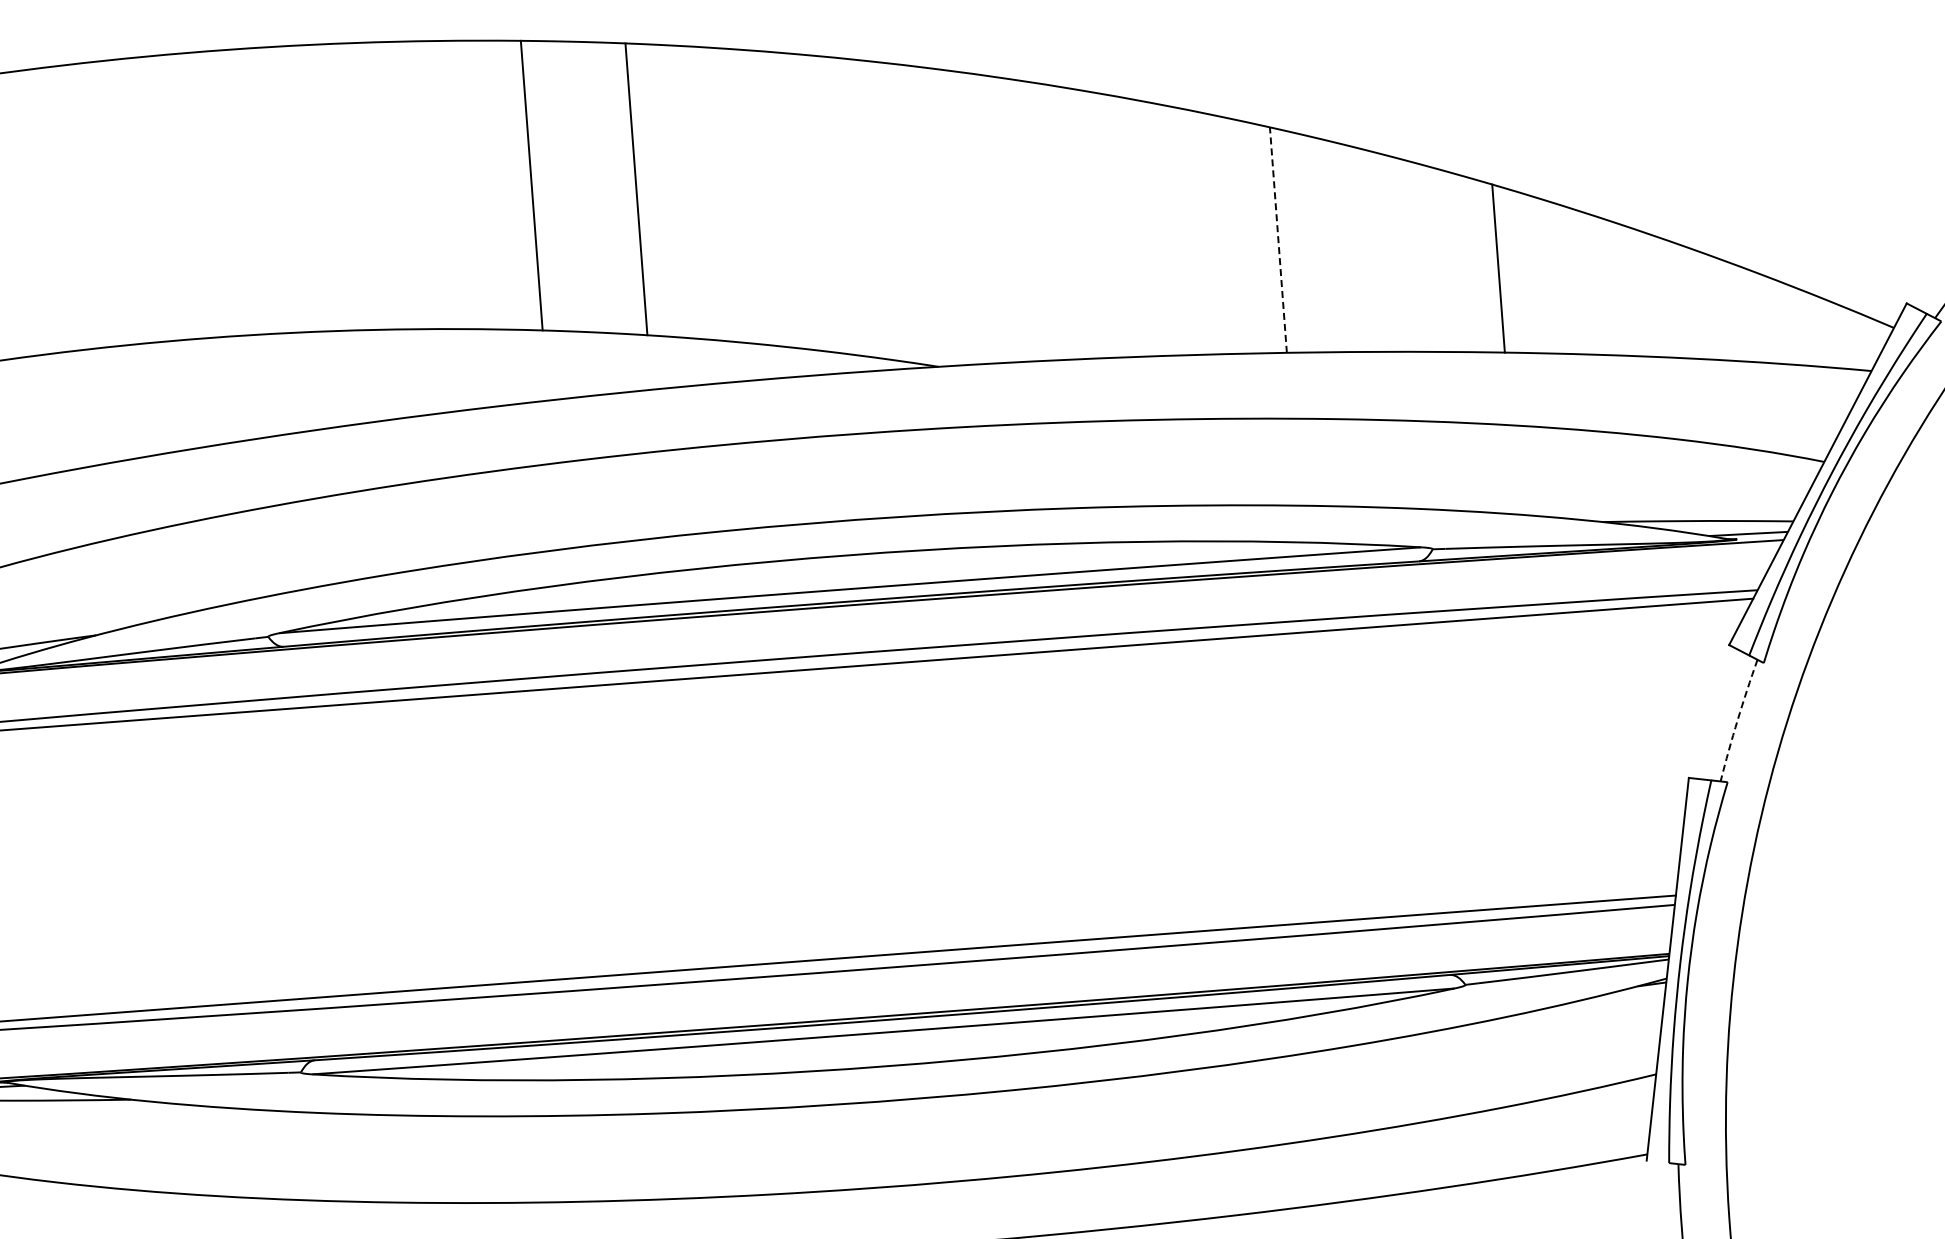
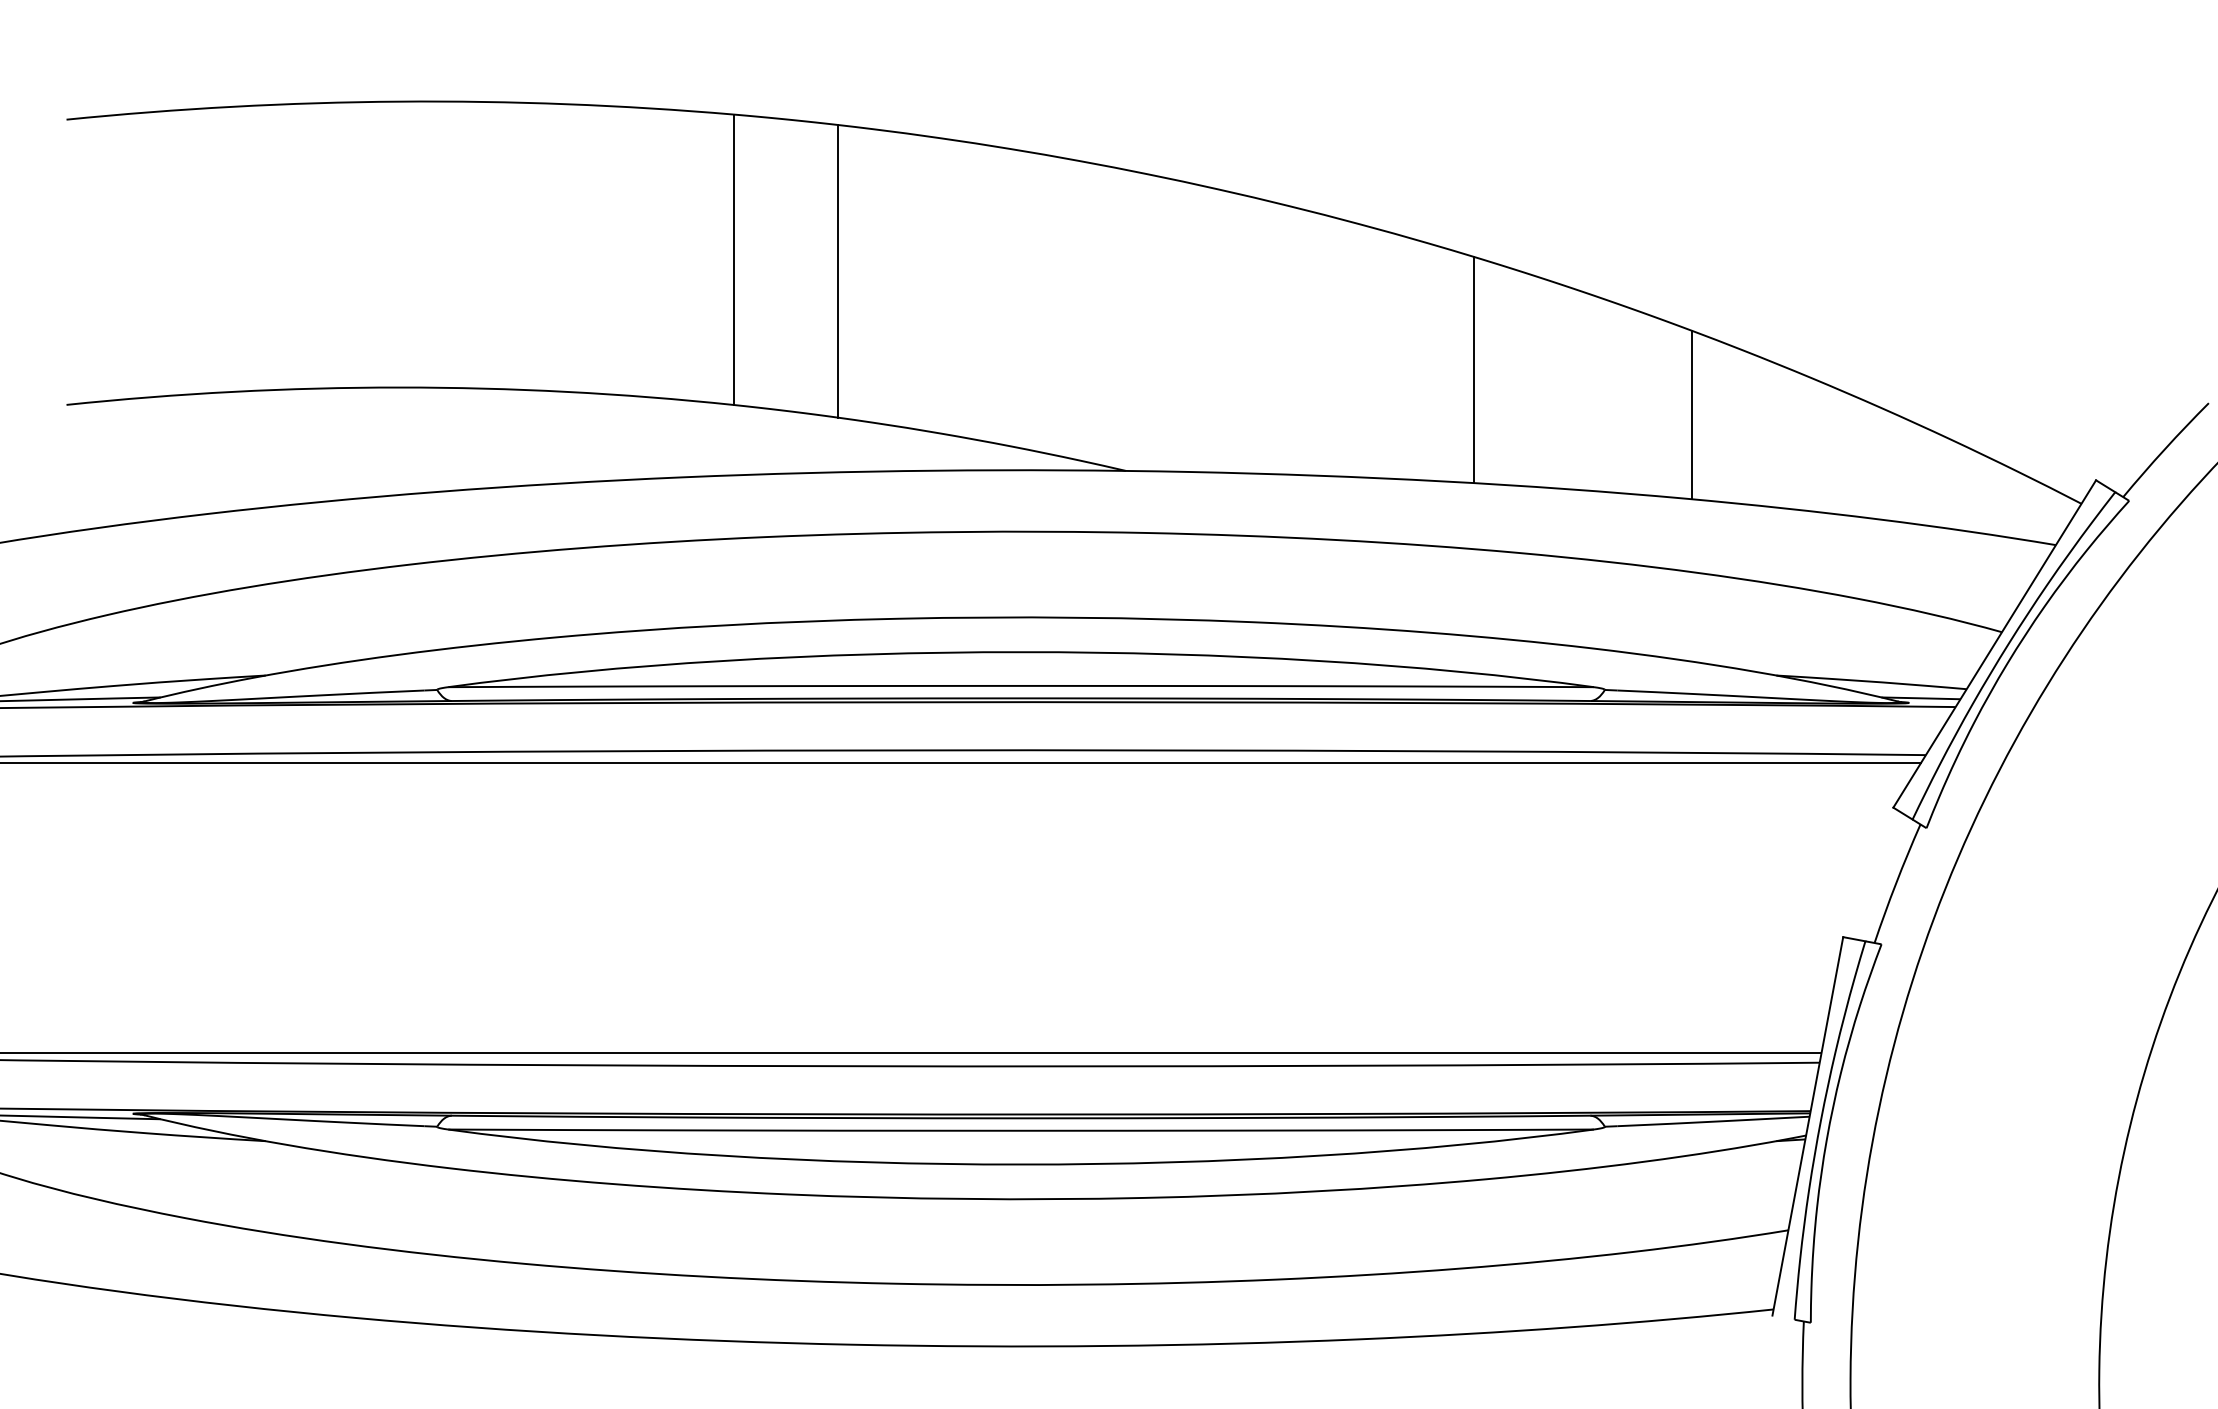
line: (1278, 239) -> (1474, 369), dashed -> solid
arc: (1737, 720) -> (1896, 883), dashed -> solid

